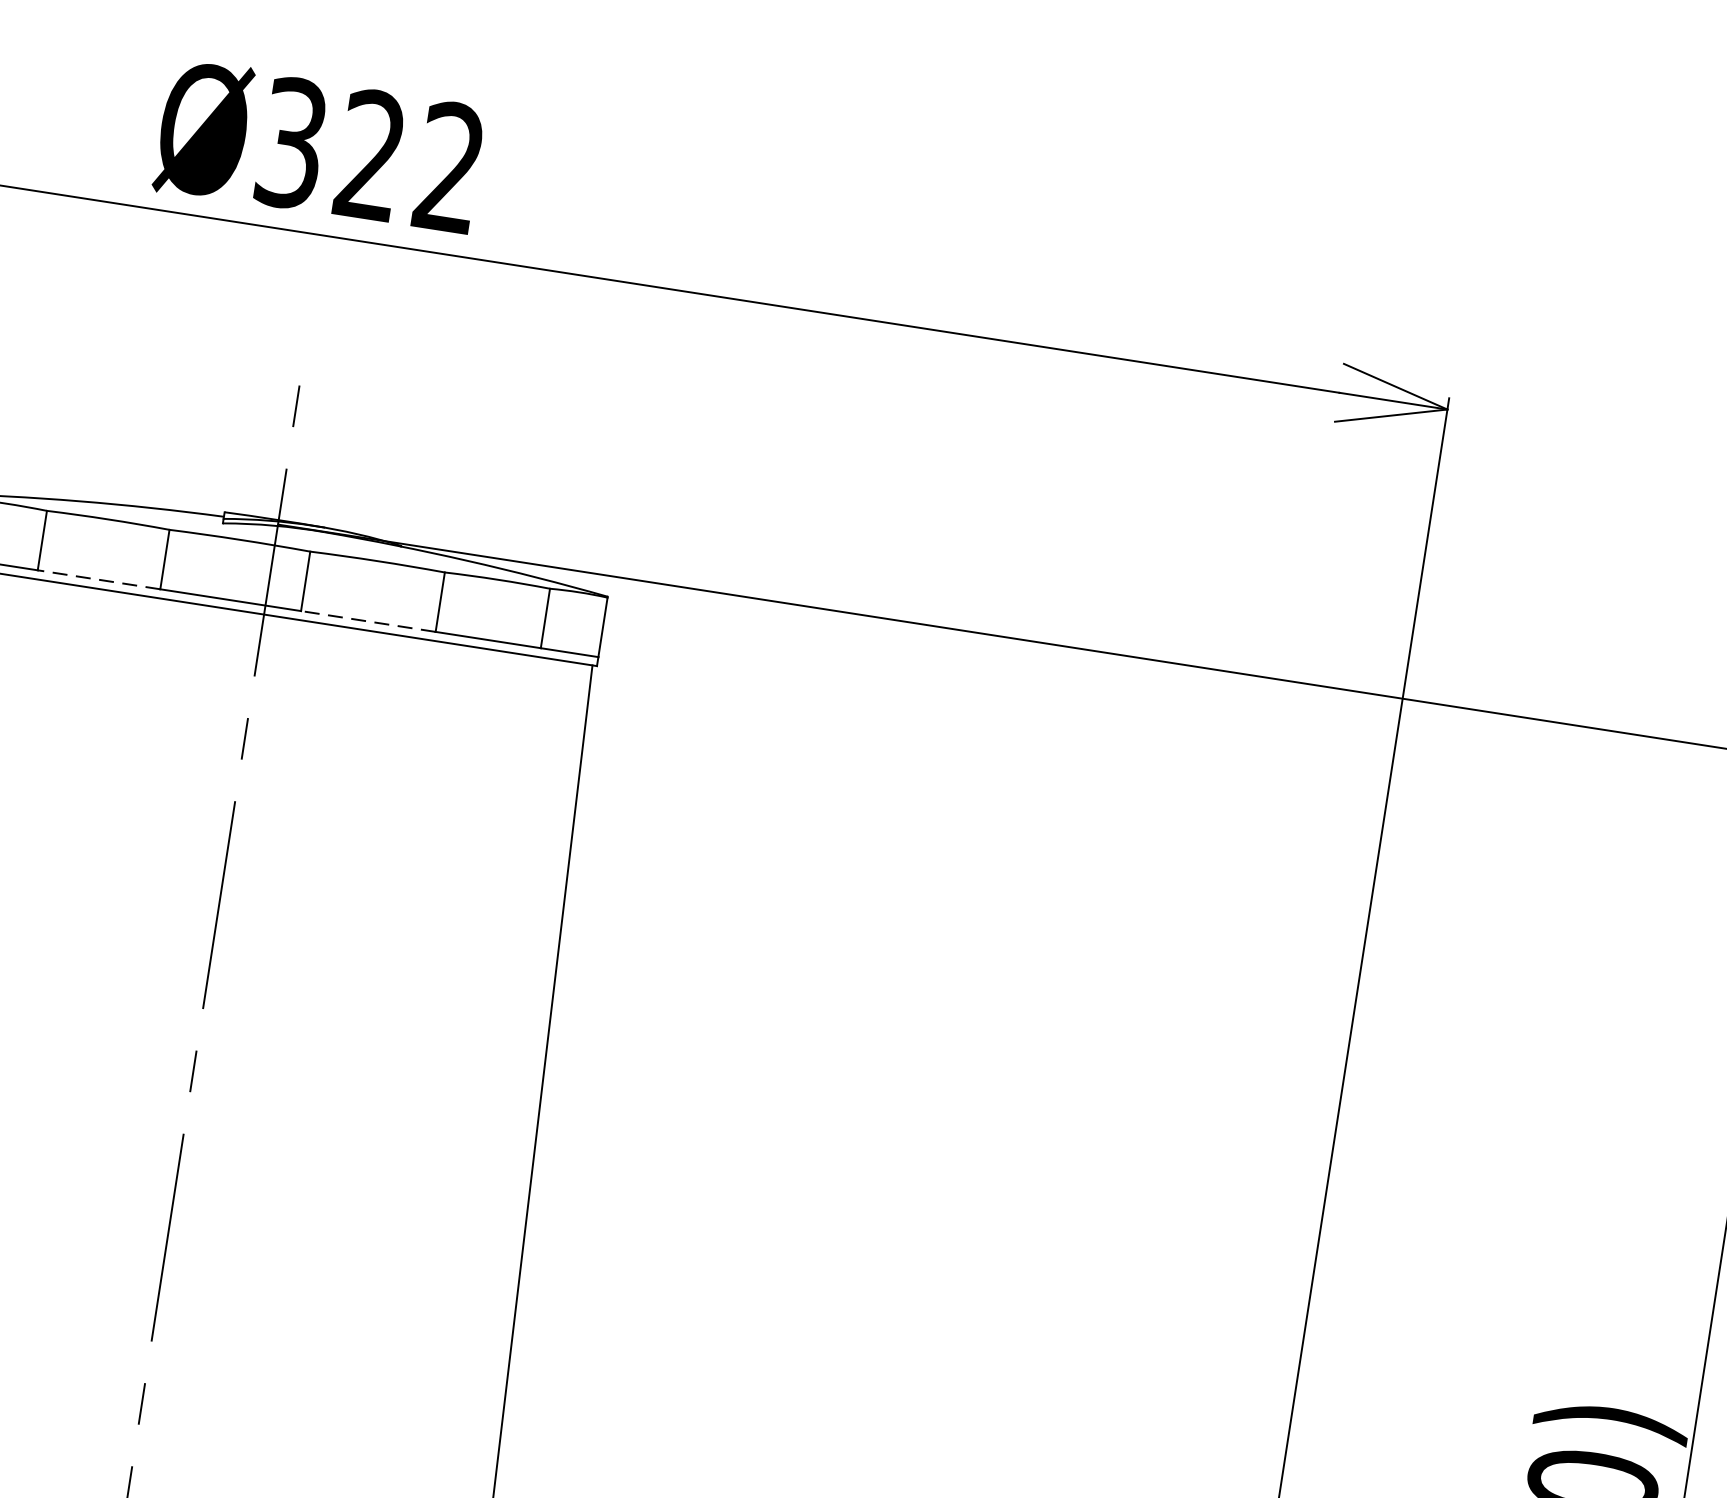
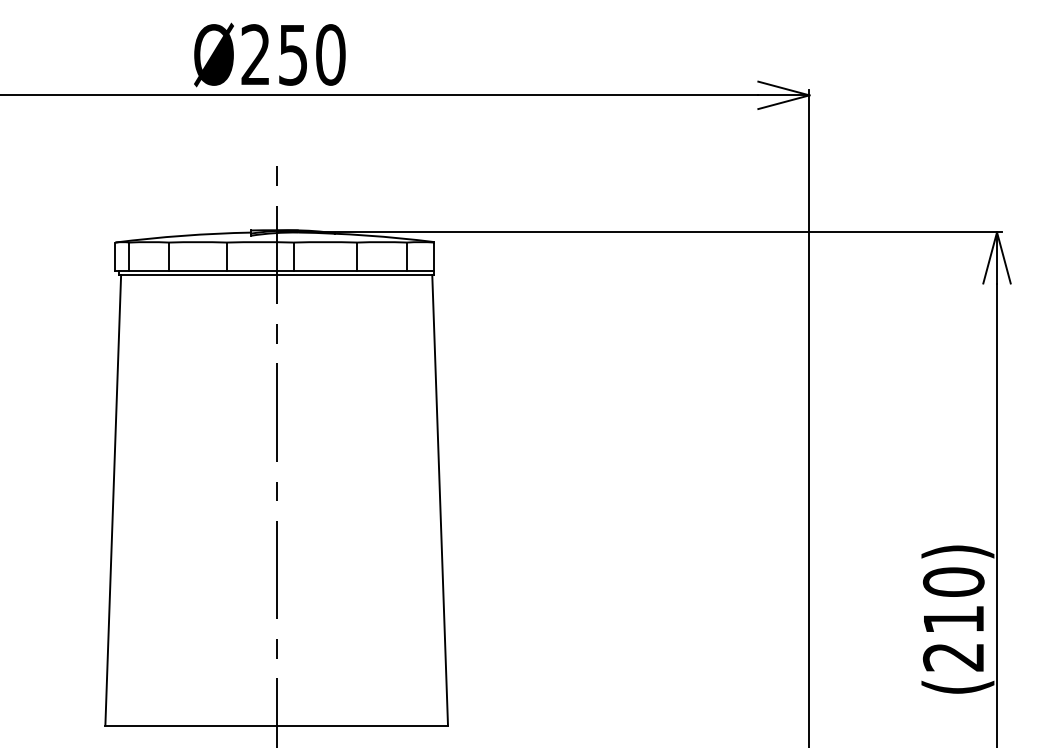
text: (371, 154) -> (293, 54), Ø322 -> Ø250
line: (98, 579) -> (197, 270), dashed -> solid
line: (368, 621) -> (325, 270), dashed -> solid

